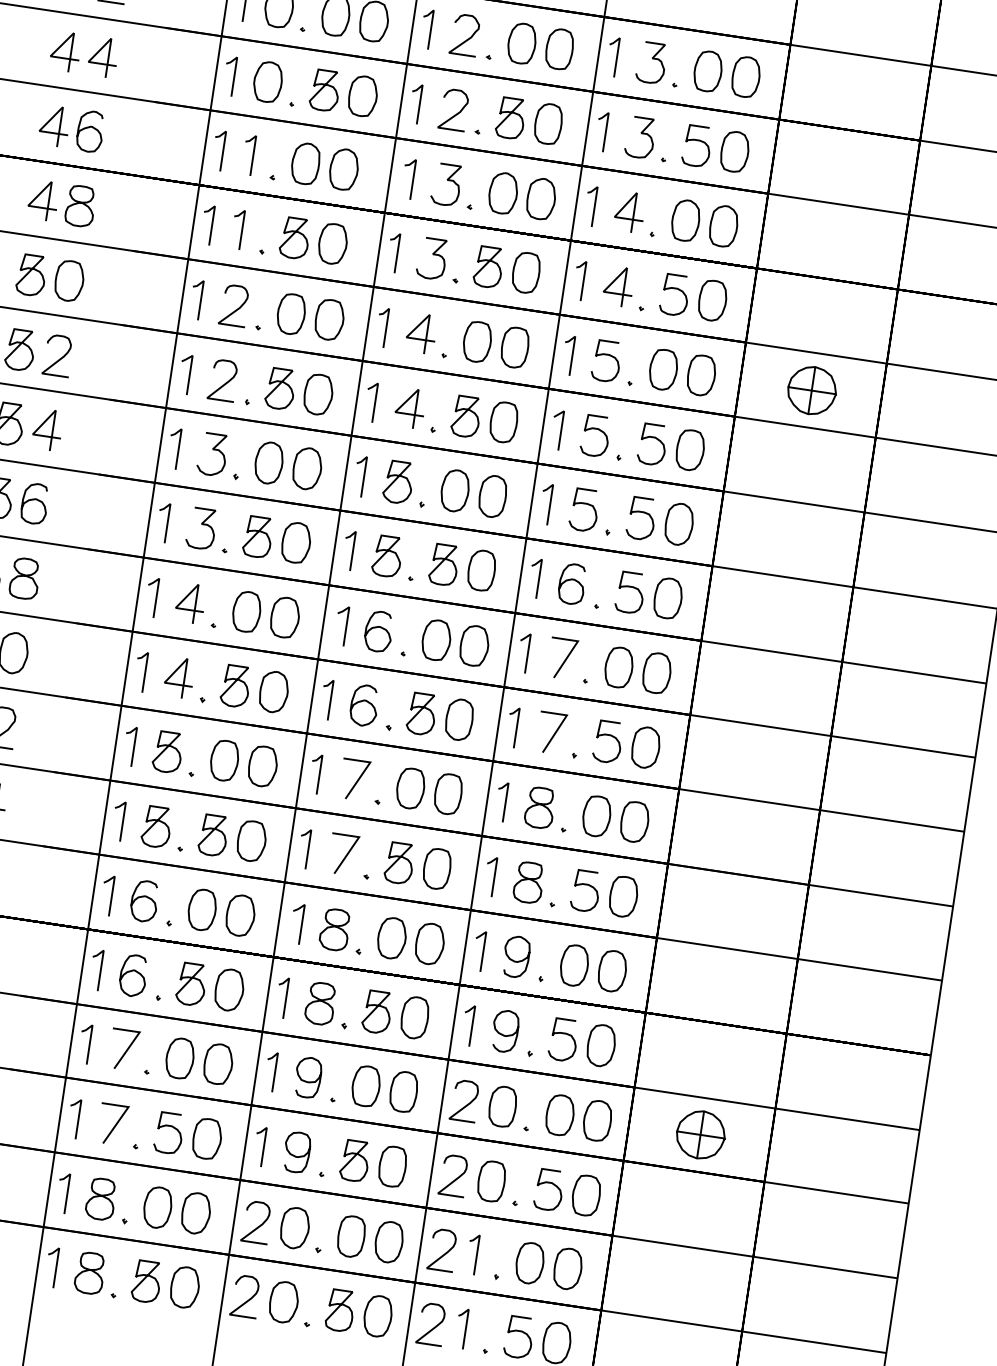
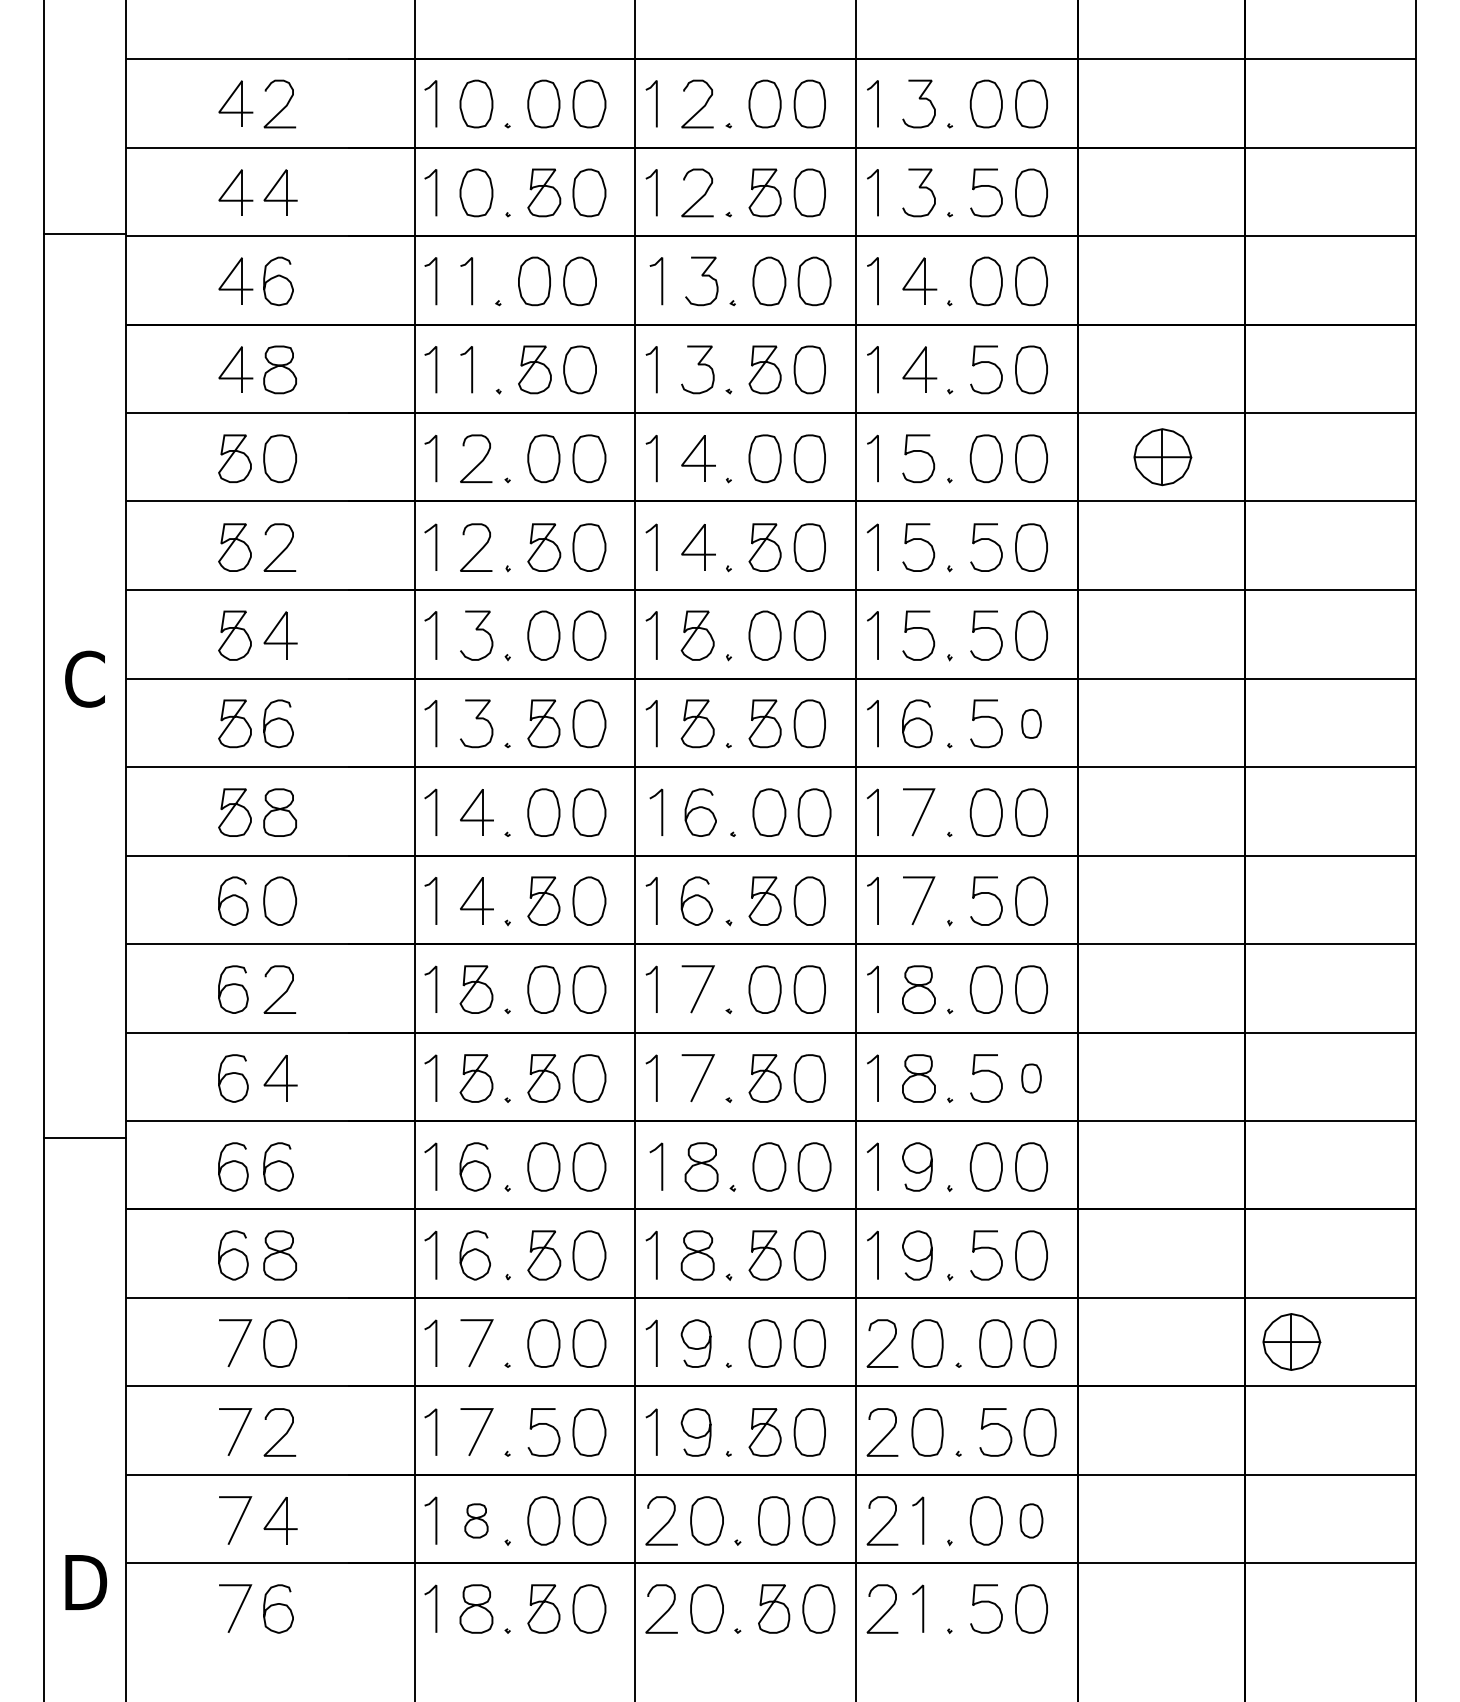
part: (668, 598) -> (1031, 723), size x0.6
part: (623, 896) -> (1031, 1078), size x0.6
part: (700, 1134) -> (1291, 1341), moved
part: (101, 1198) -> (476, 1520), size x0.7
part: (568, 1268) -> (1031, 1520), size x0.7

